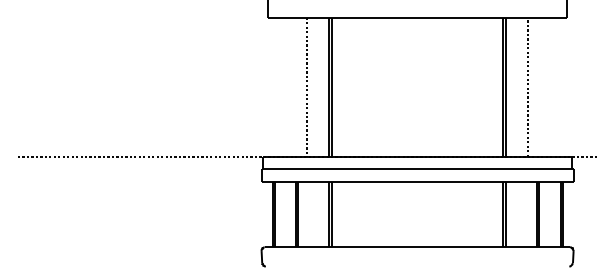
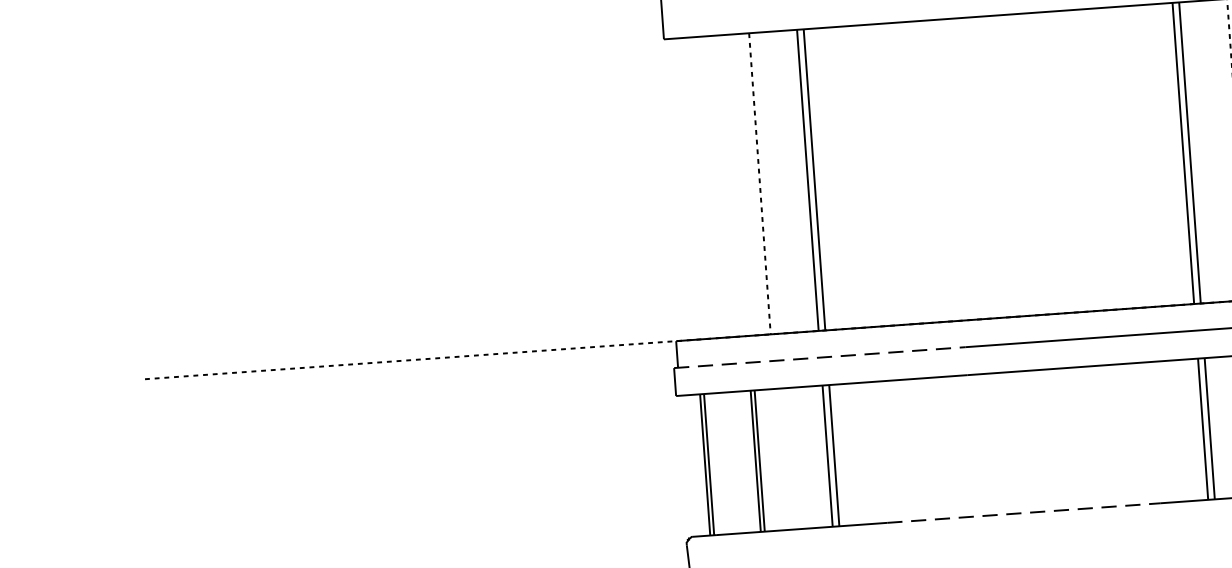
line: (329, 169) -> (821, 358), solid -> dashed
line: (418, 247) -> (1025, 513), solid -> dashed

